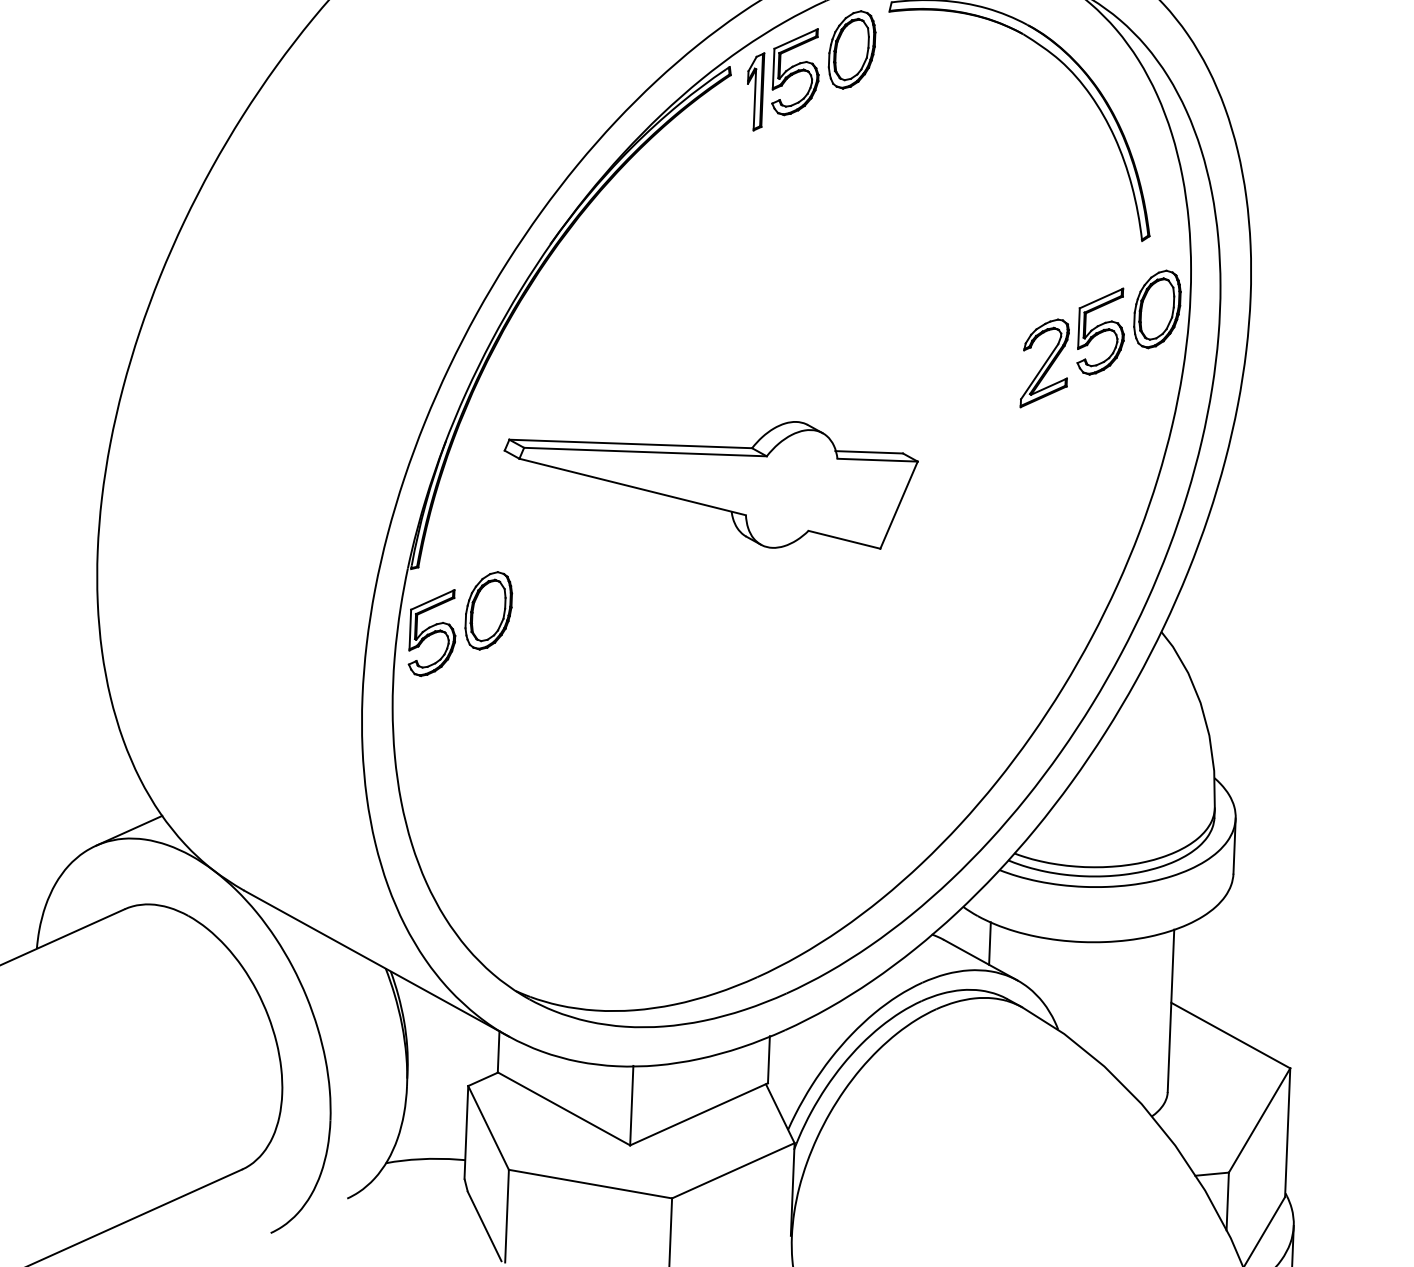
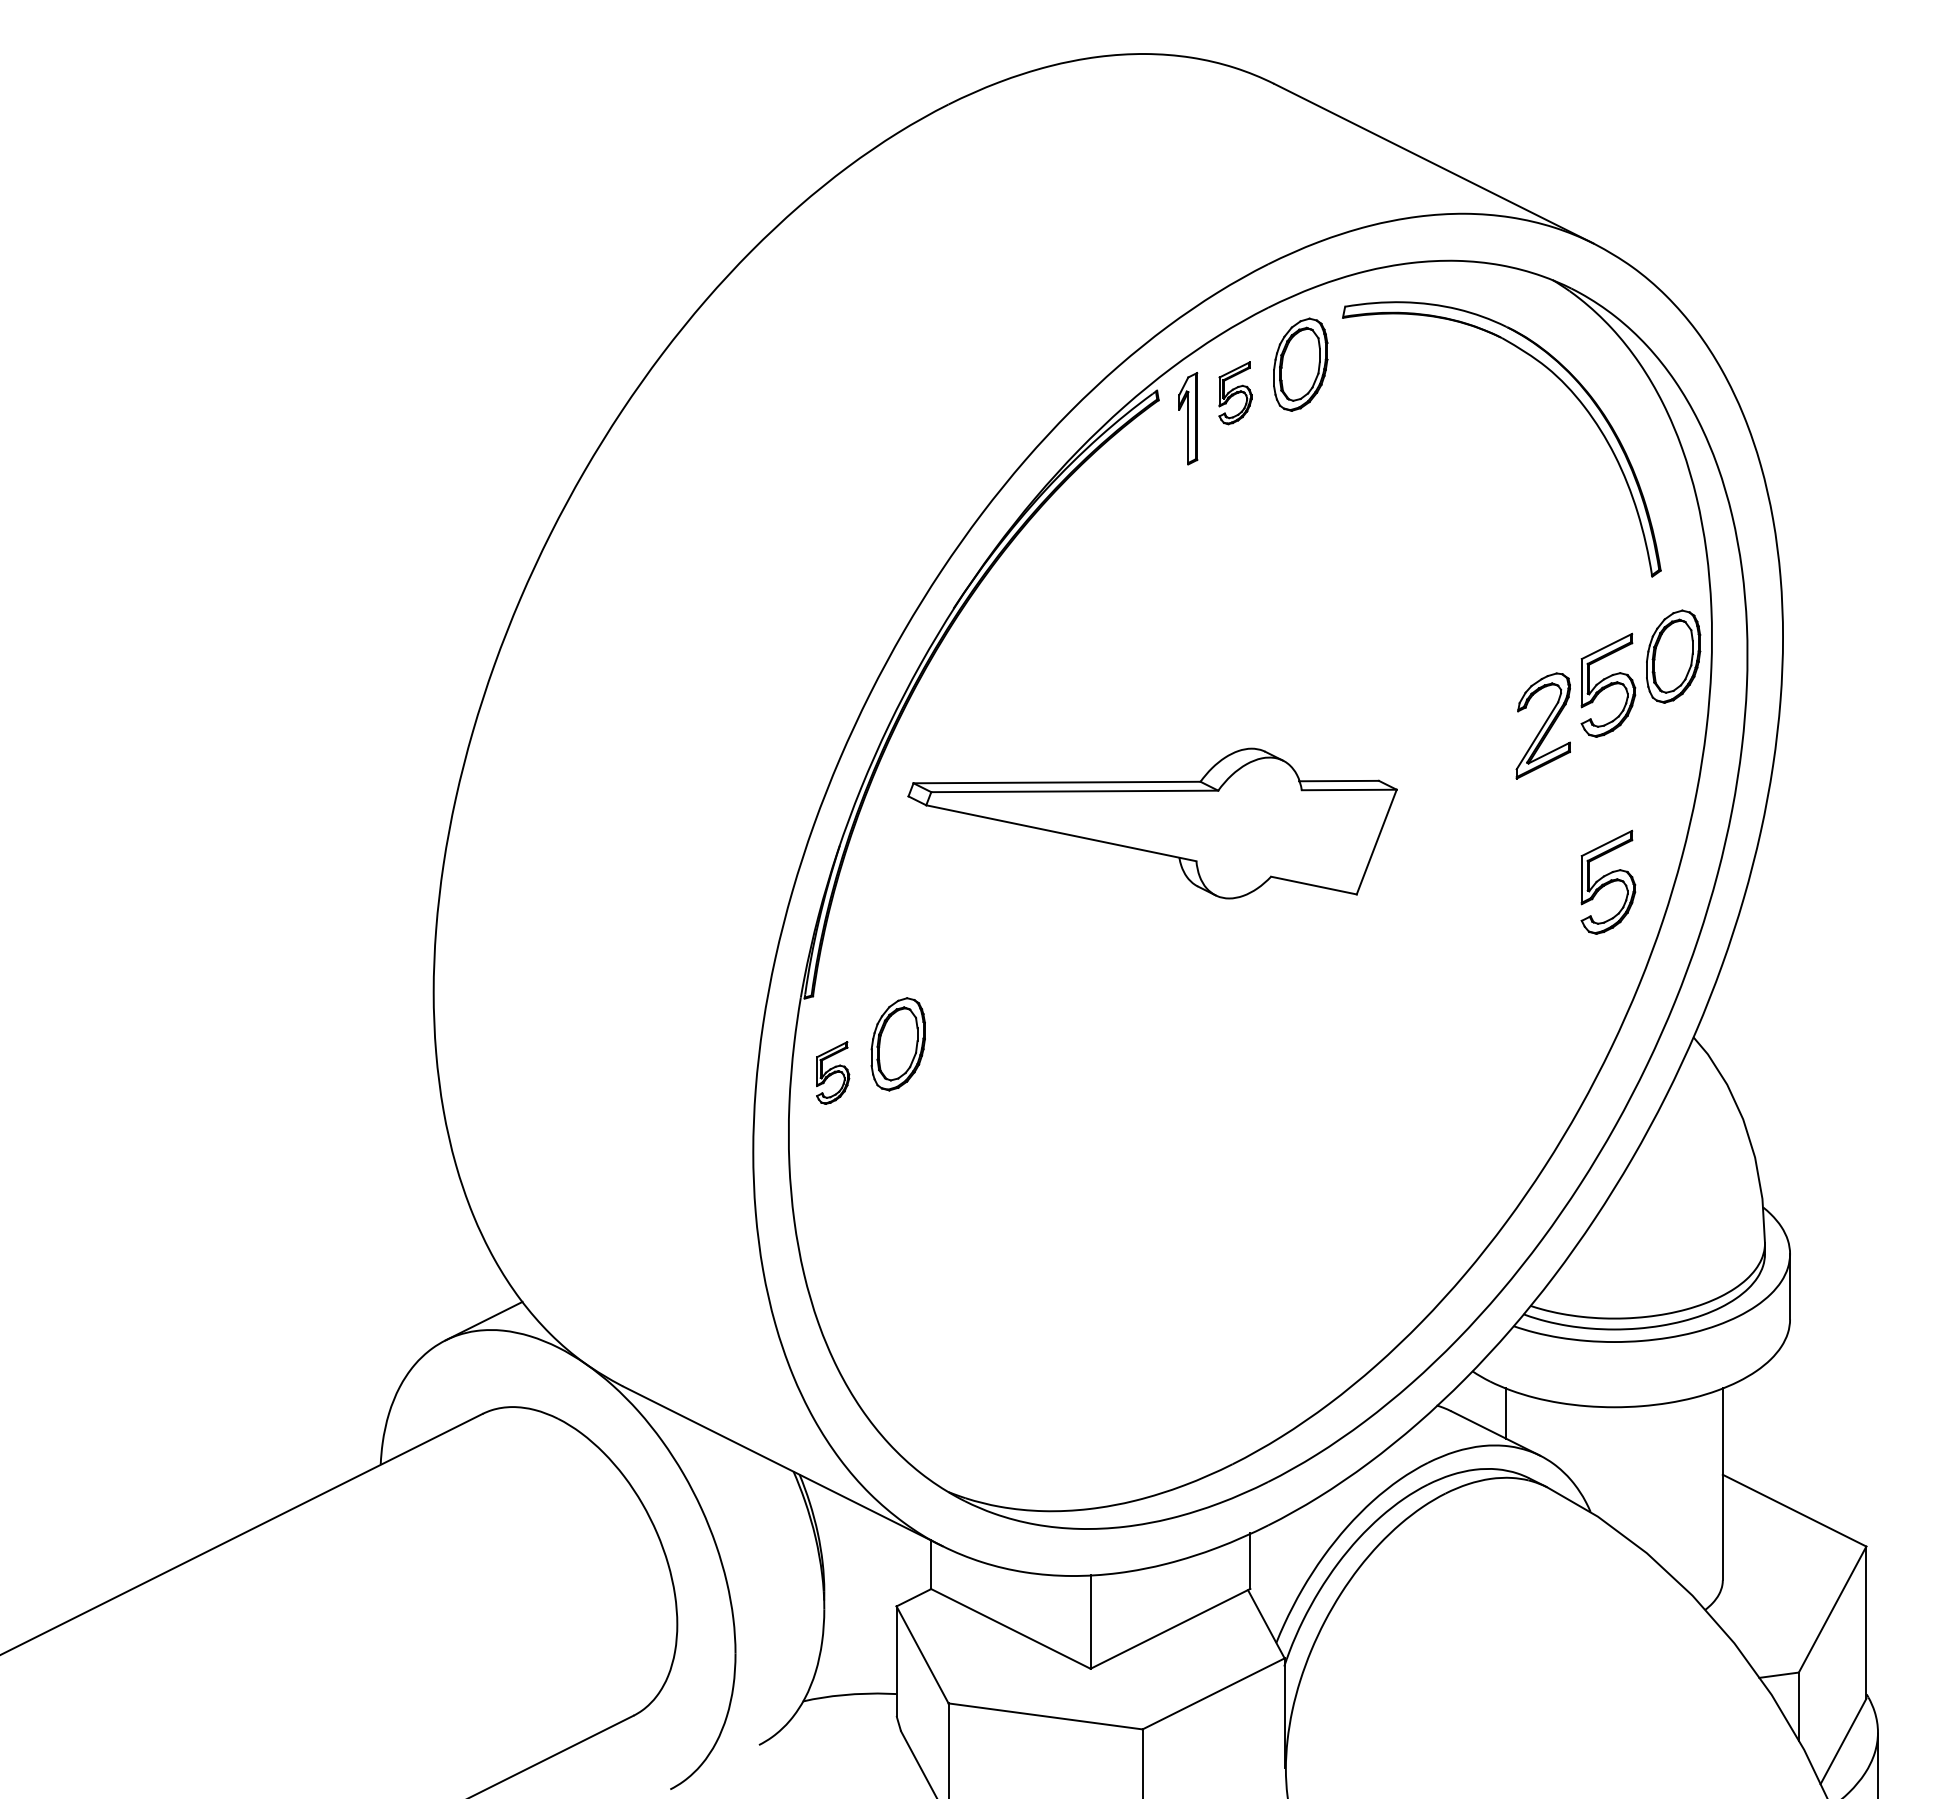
part: (796, 71) -> (1235, 392), size x0.6
part: (710, 481) -> (1152, 823), moved
part: (1094, 497) -> (1608, 881), added
part: (432, 632) -> (832, 1072), size x0.6

